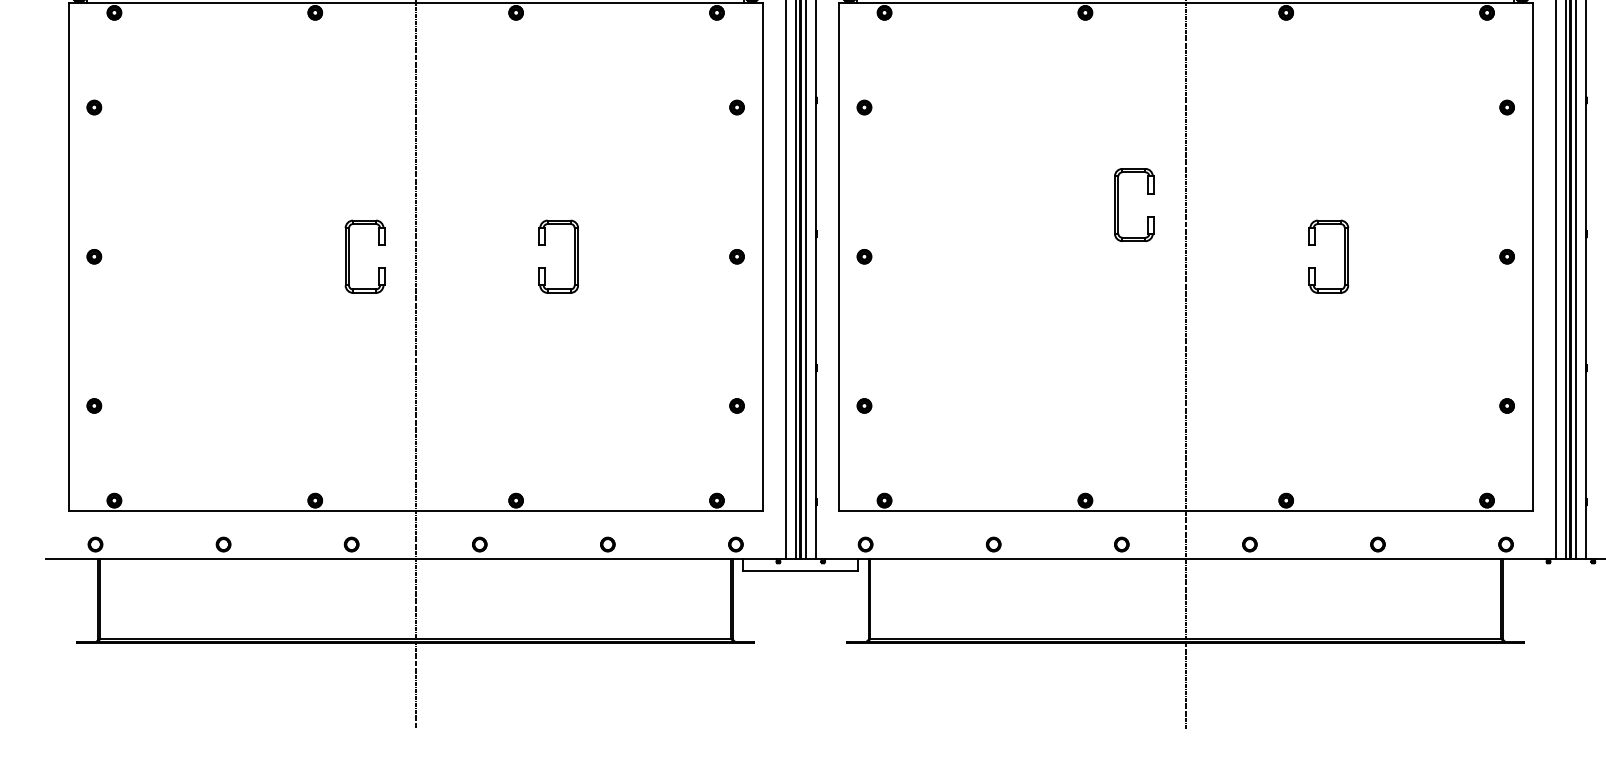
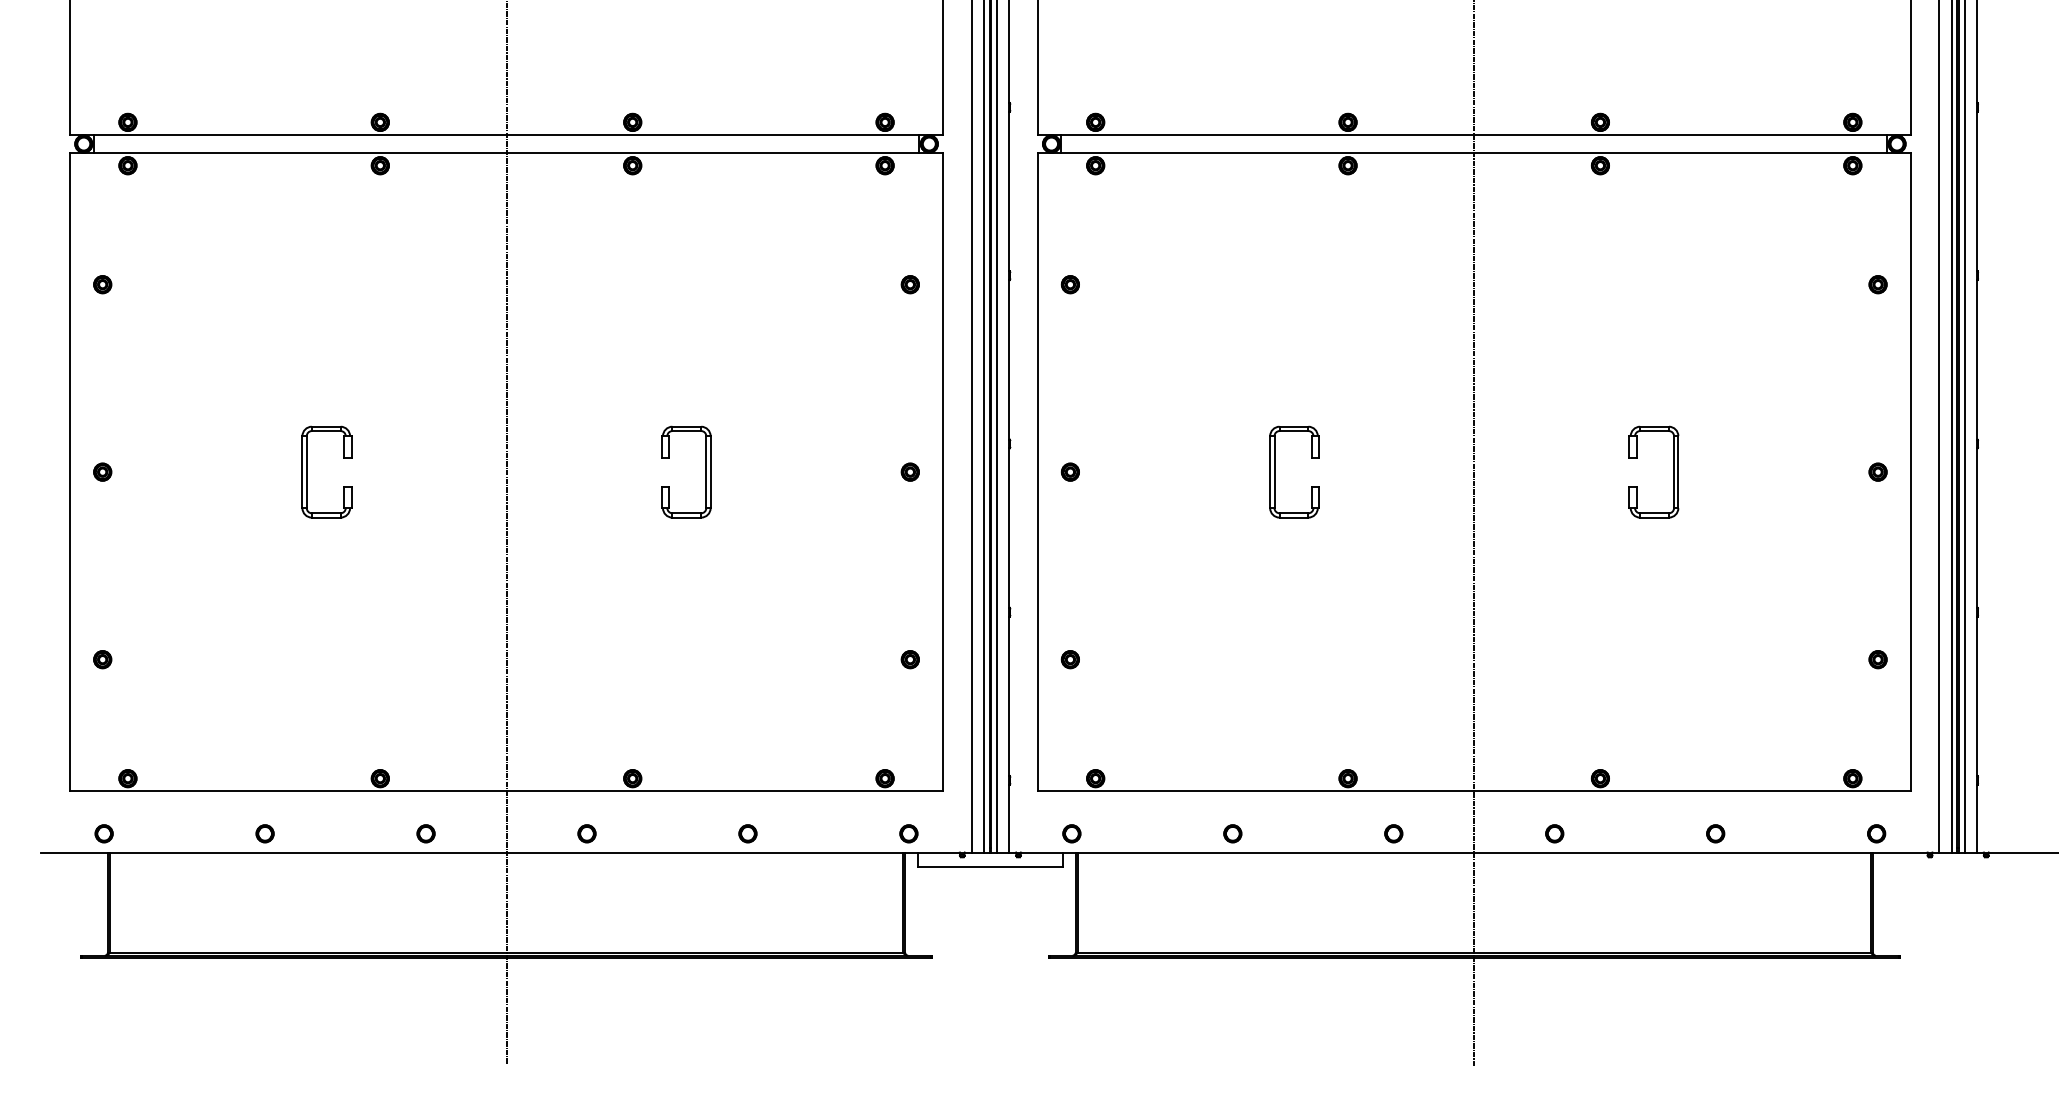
part: (1119, 204) -> (1275, 471), moved
part: (349, 256) -> (307, 471), moved

